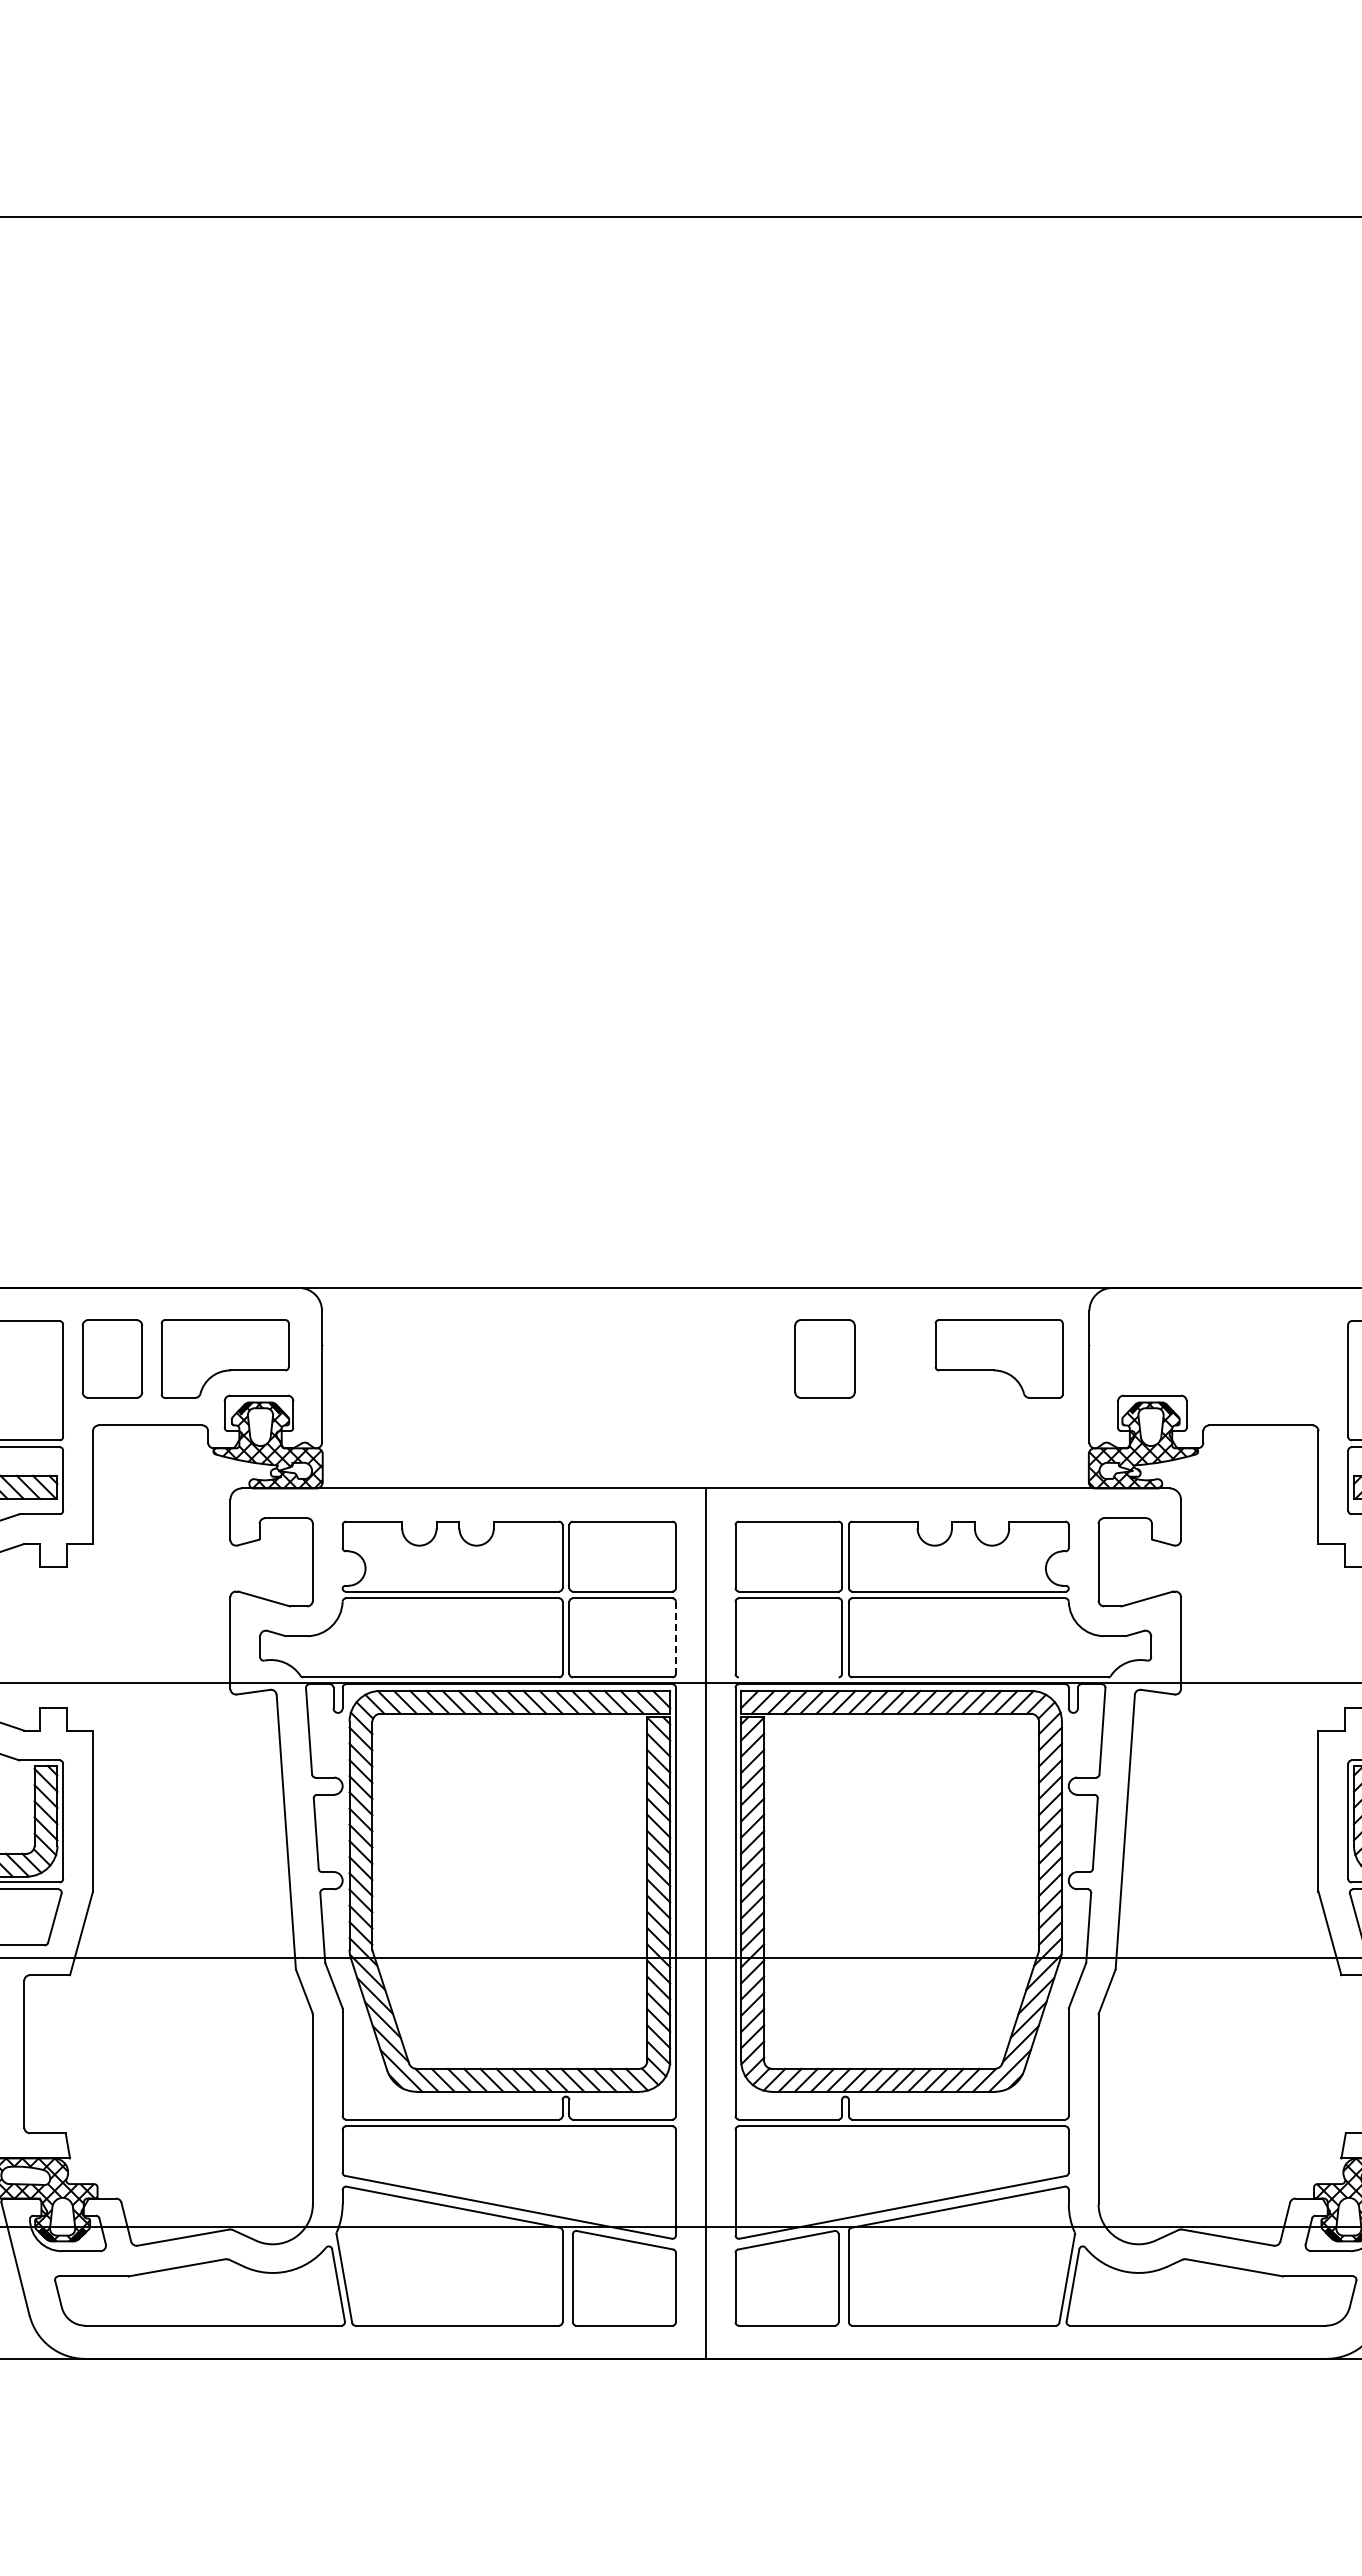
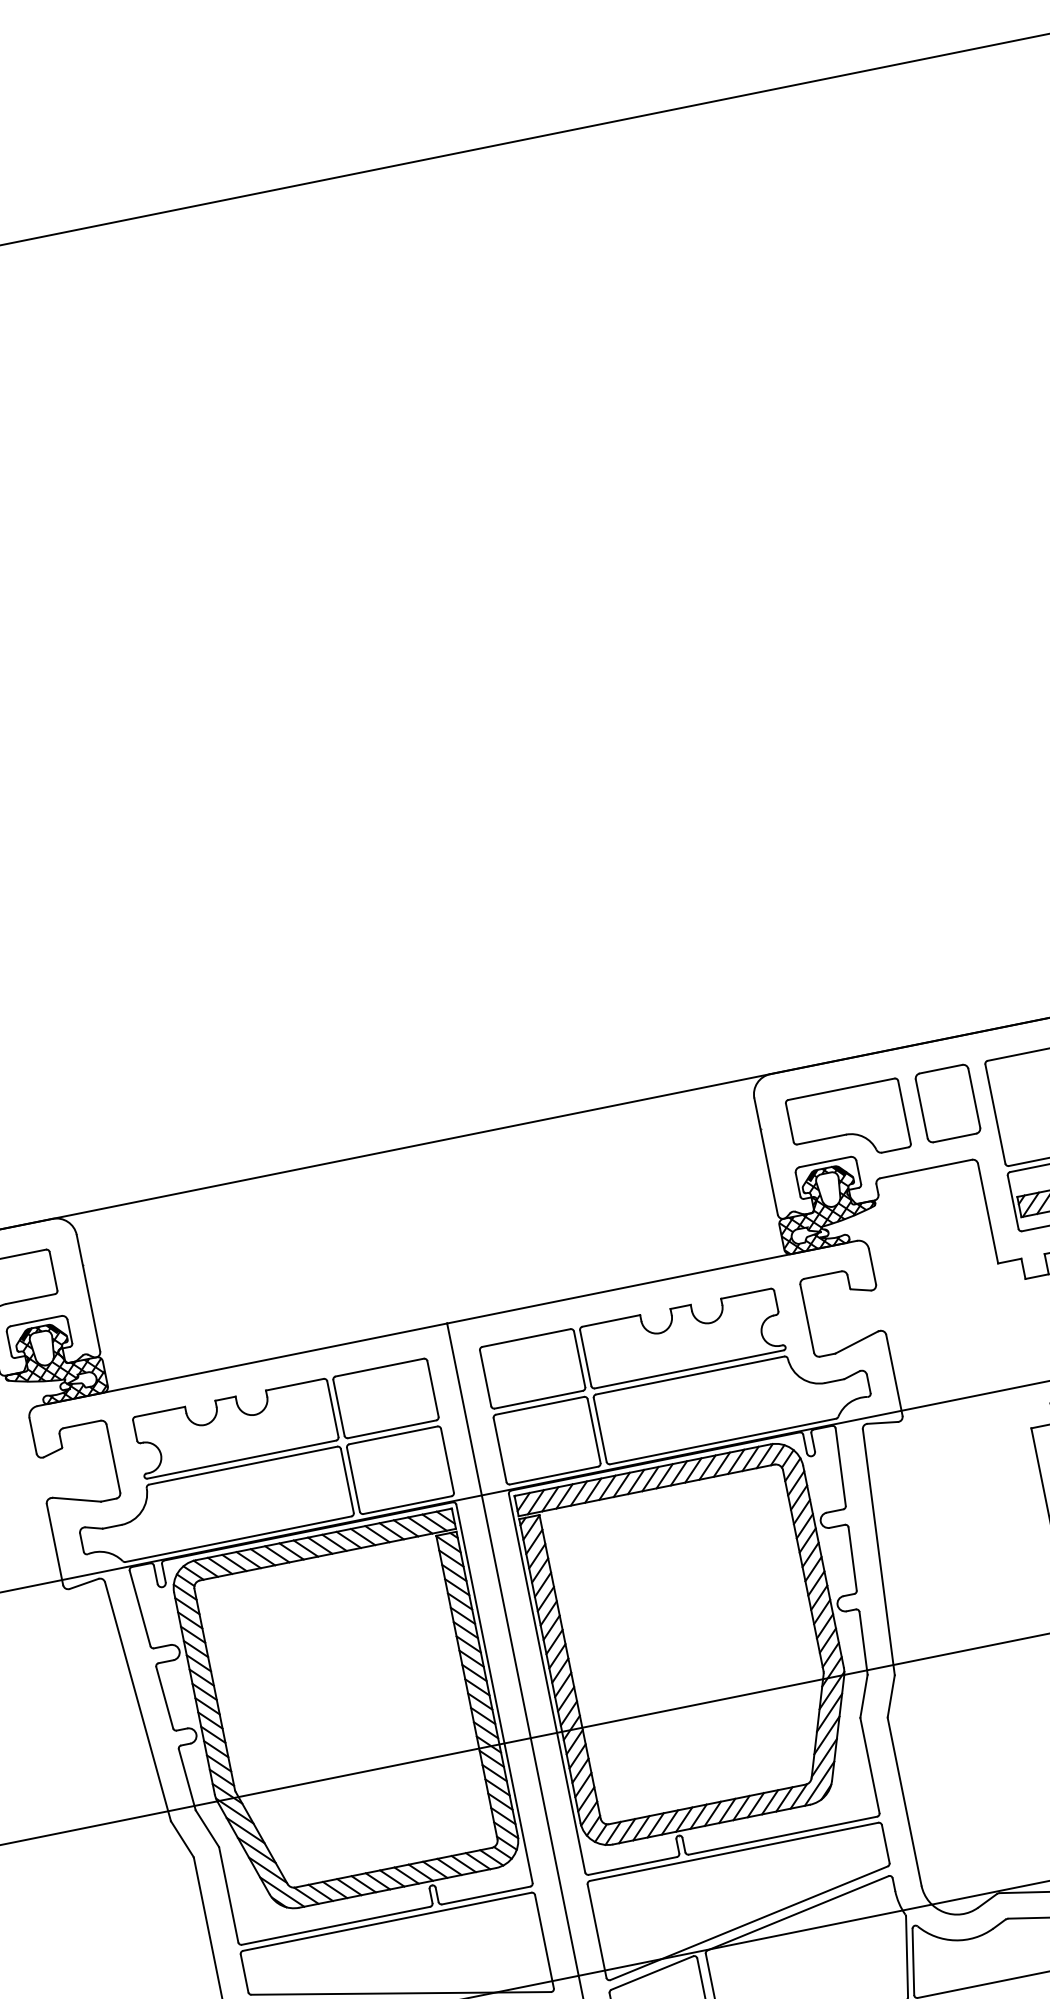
part: (824, 1358) -> (947, 1103), moved
part: (998, 1358) -> (847, 1123), moved
line: (675, 1638) -> (447, 1461), dashed -> solid
line: (788, 1677) -> (553, 1475), added

